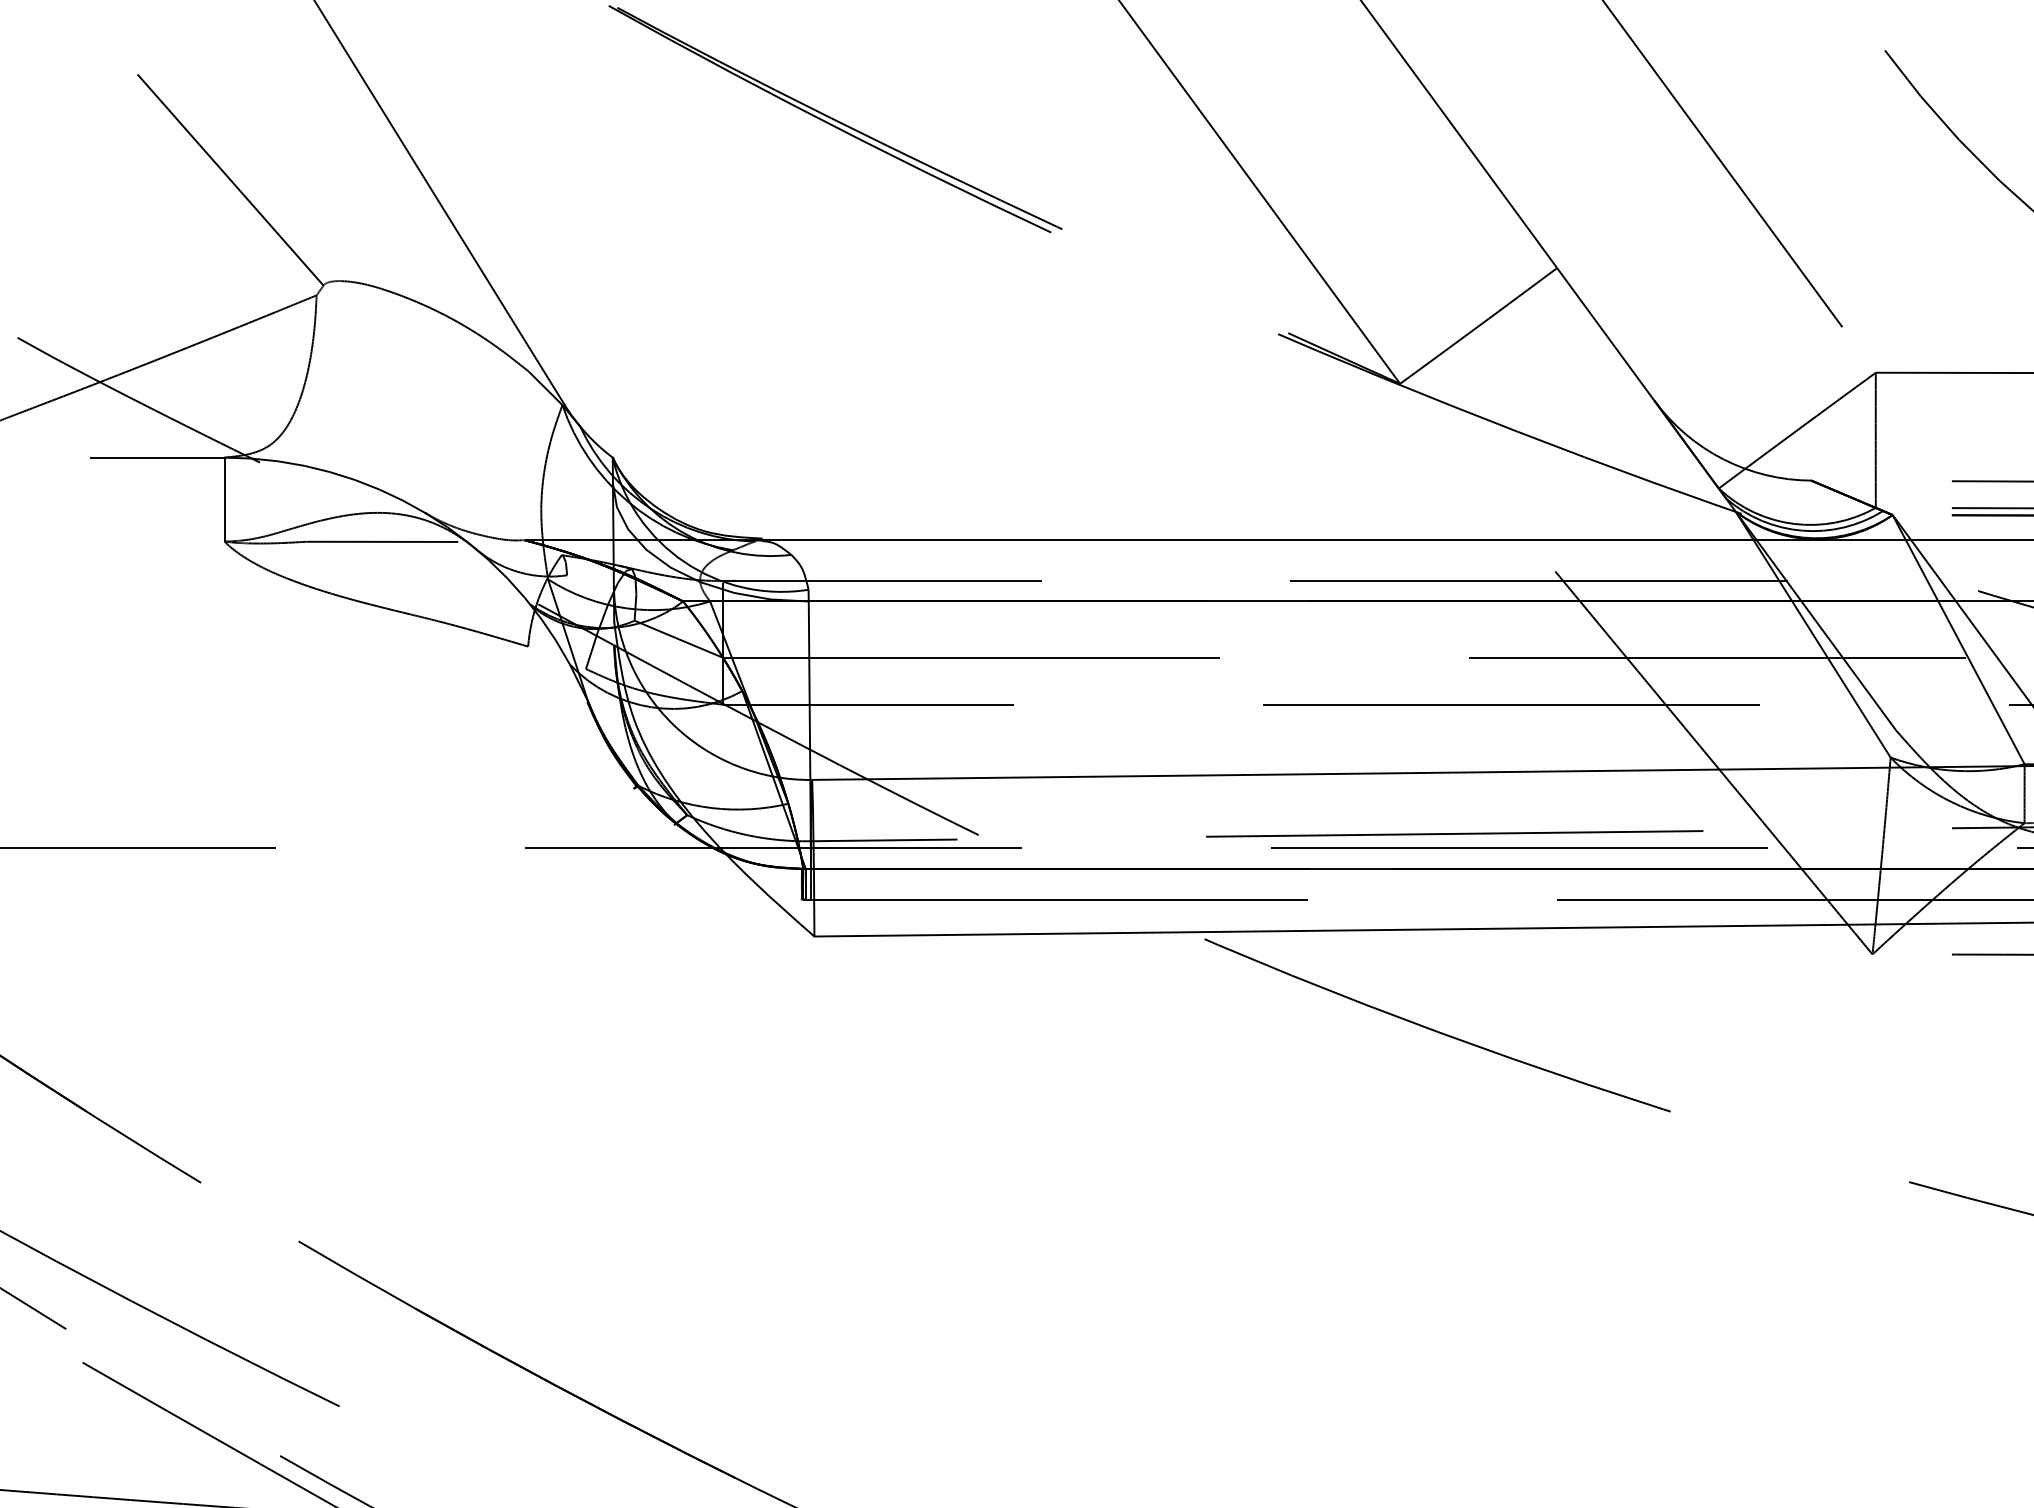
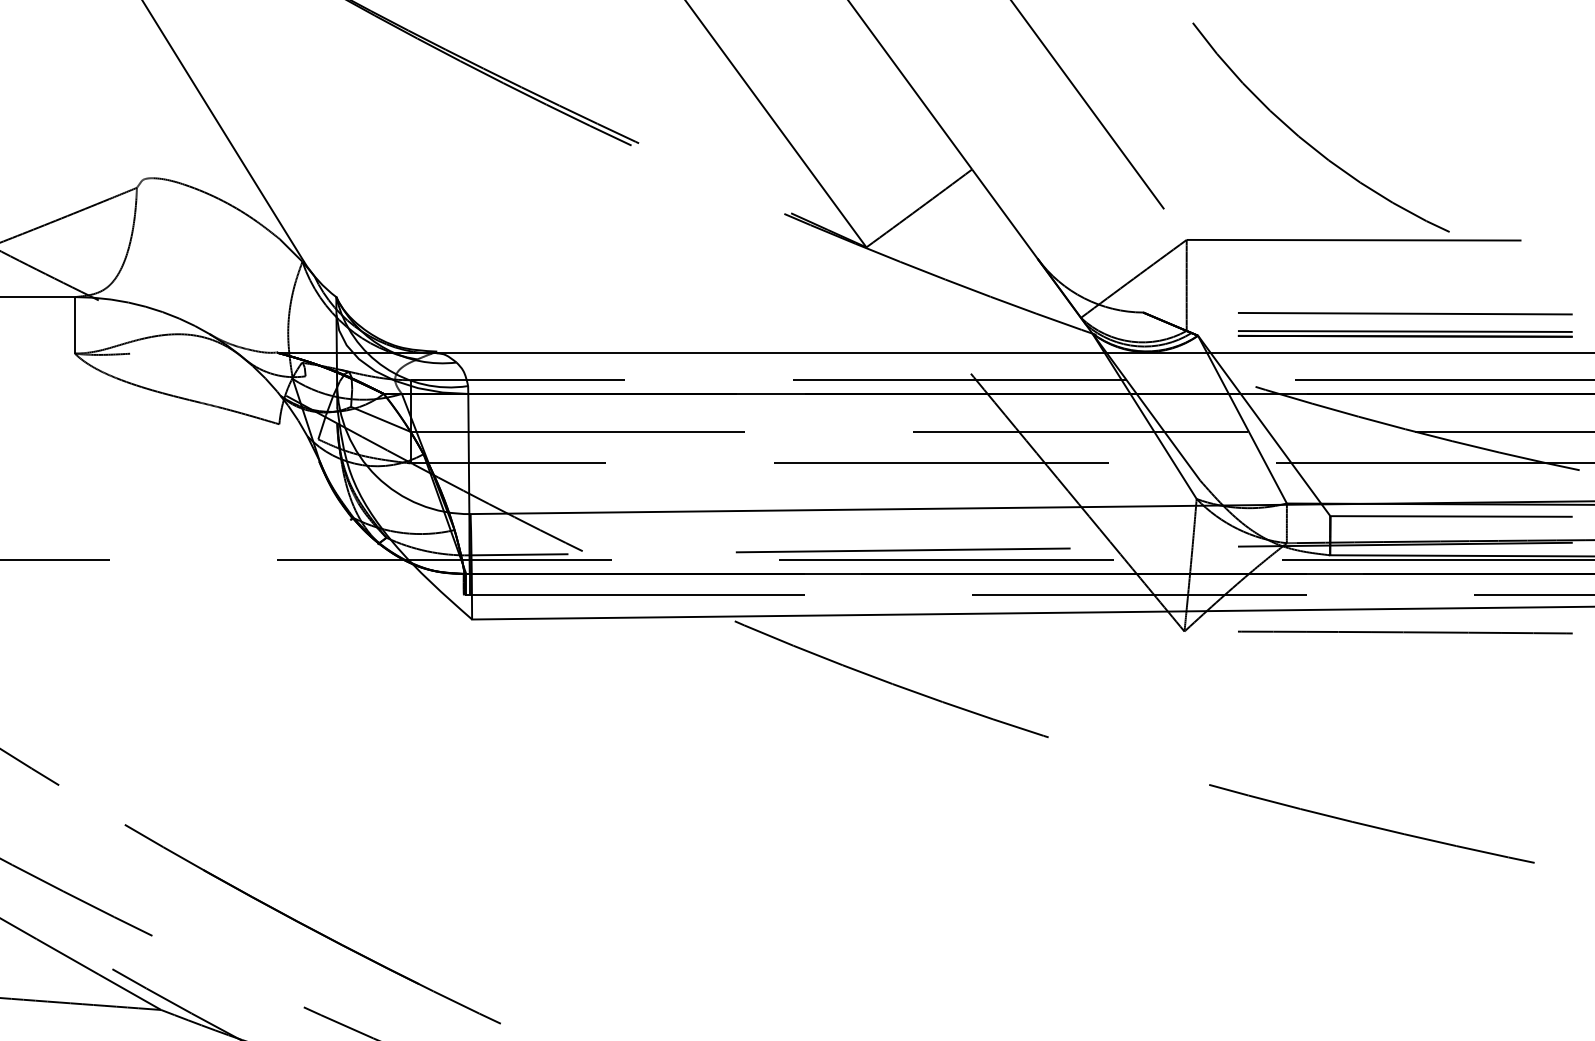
line: (229, 180) -> (78, 110), removed
line: (382, 541) -> (181, 353), removed

